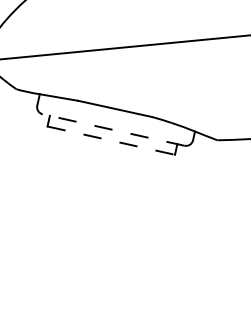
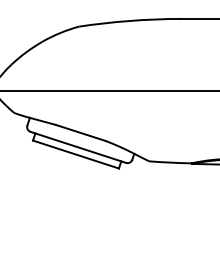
line: (112, 130) -> (77, 147), dashed -> solid
line: (111, 140) -> (76, 154), dashed -> solid

